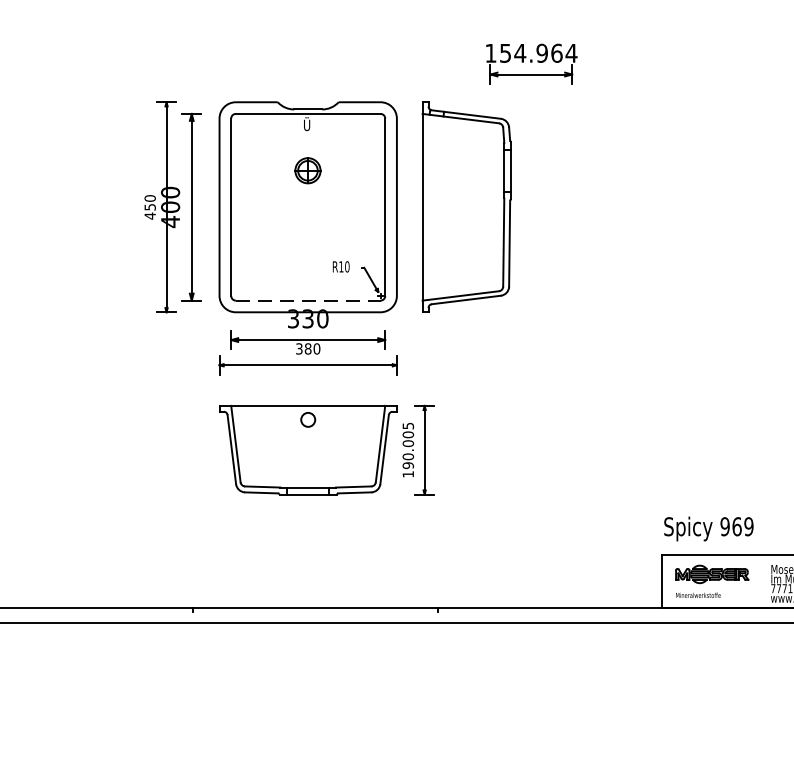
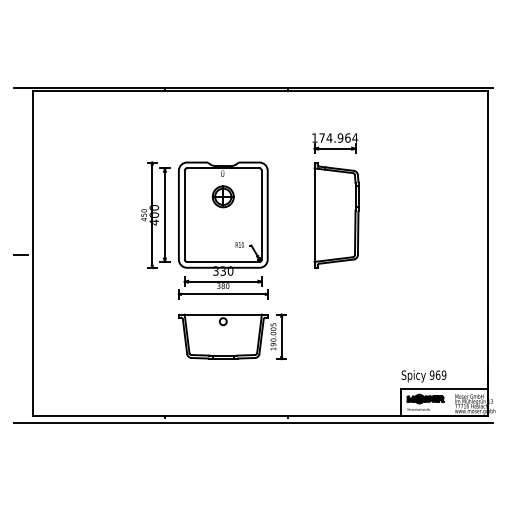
text: (504, 52) -> (321, 137), 154.964 -> 174.964
part: (306, 170) -> (222, 196), size x1.67
part: (466, 207) -> (336, 215), moved
line: (308, 299) -> (223, 261), dashed -> solid

